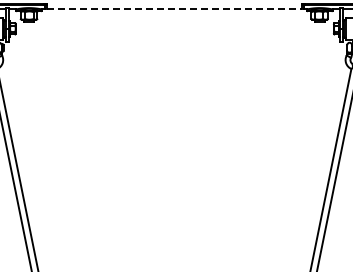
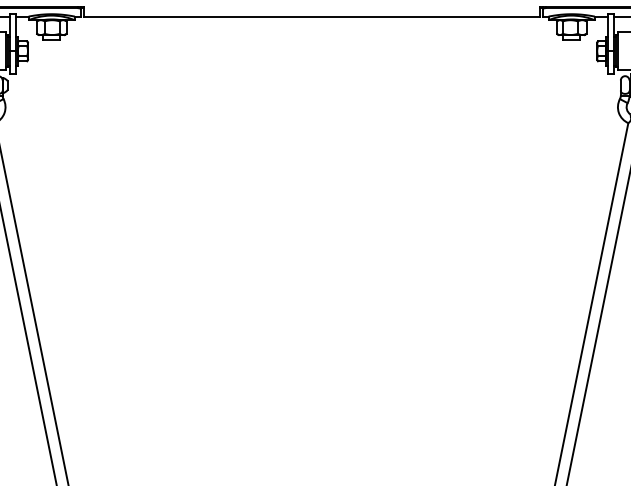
line: (174, 9) -> (311, 16), dashed -> solid

